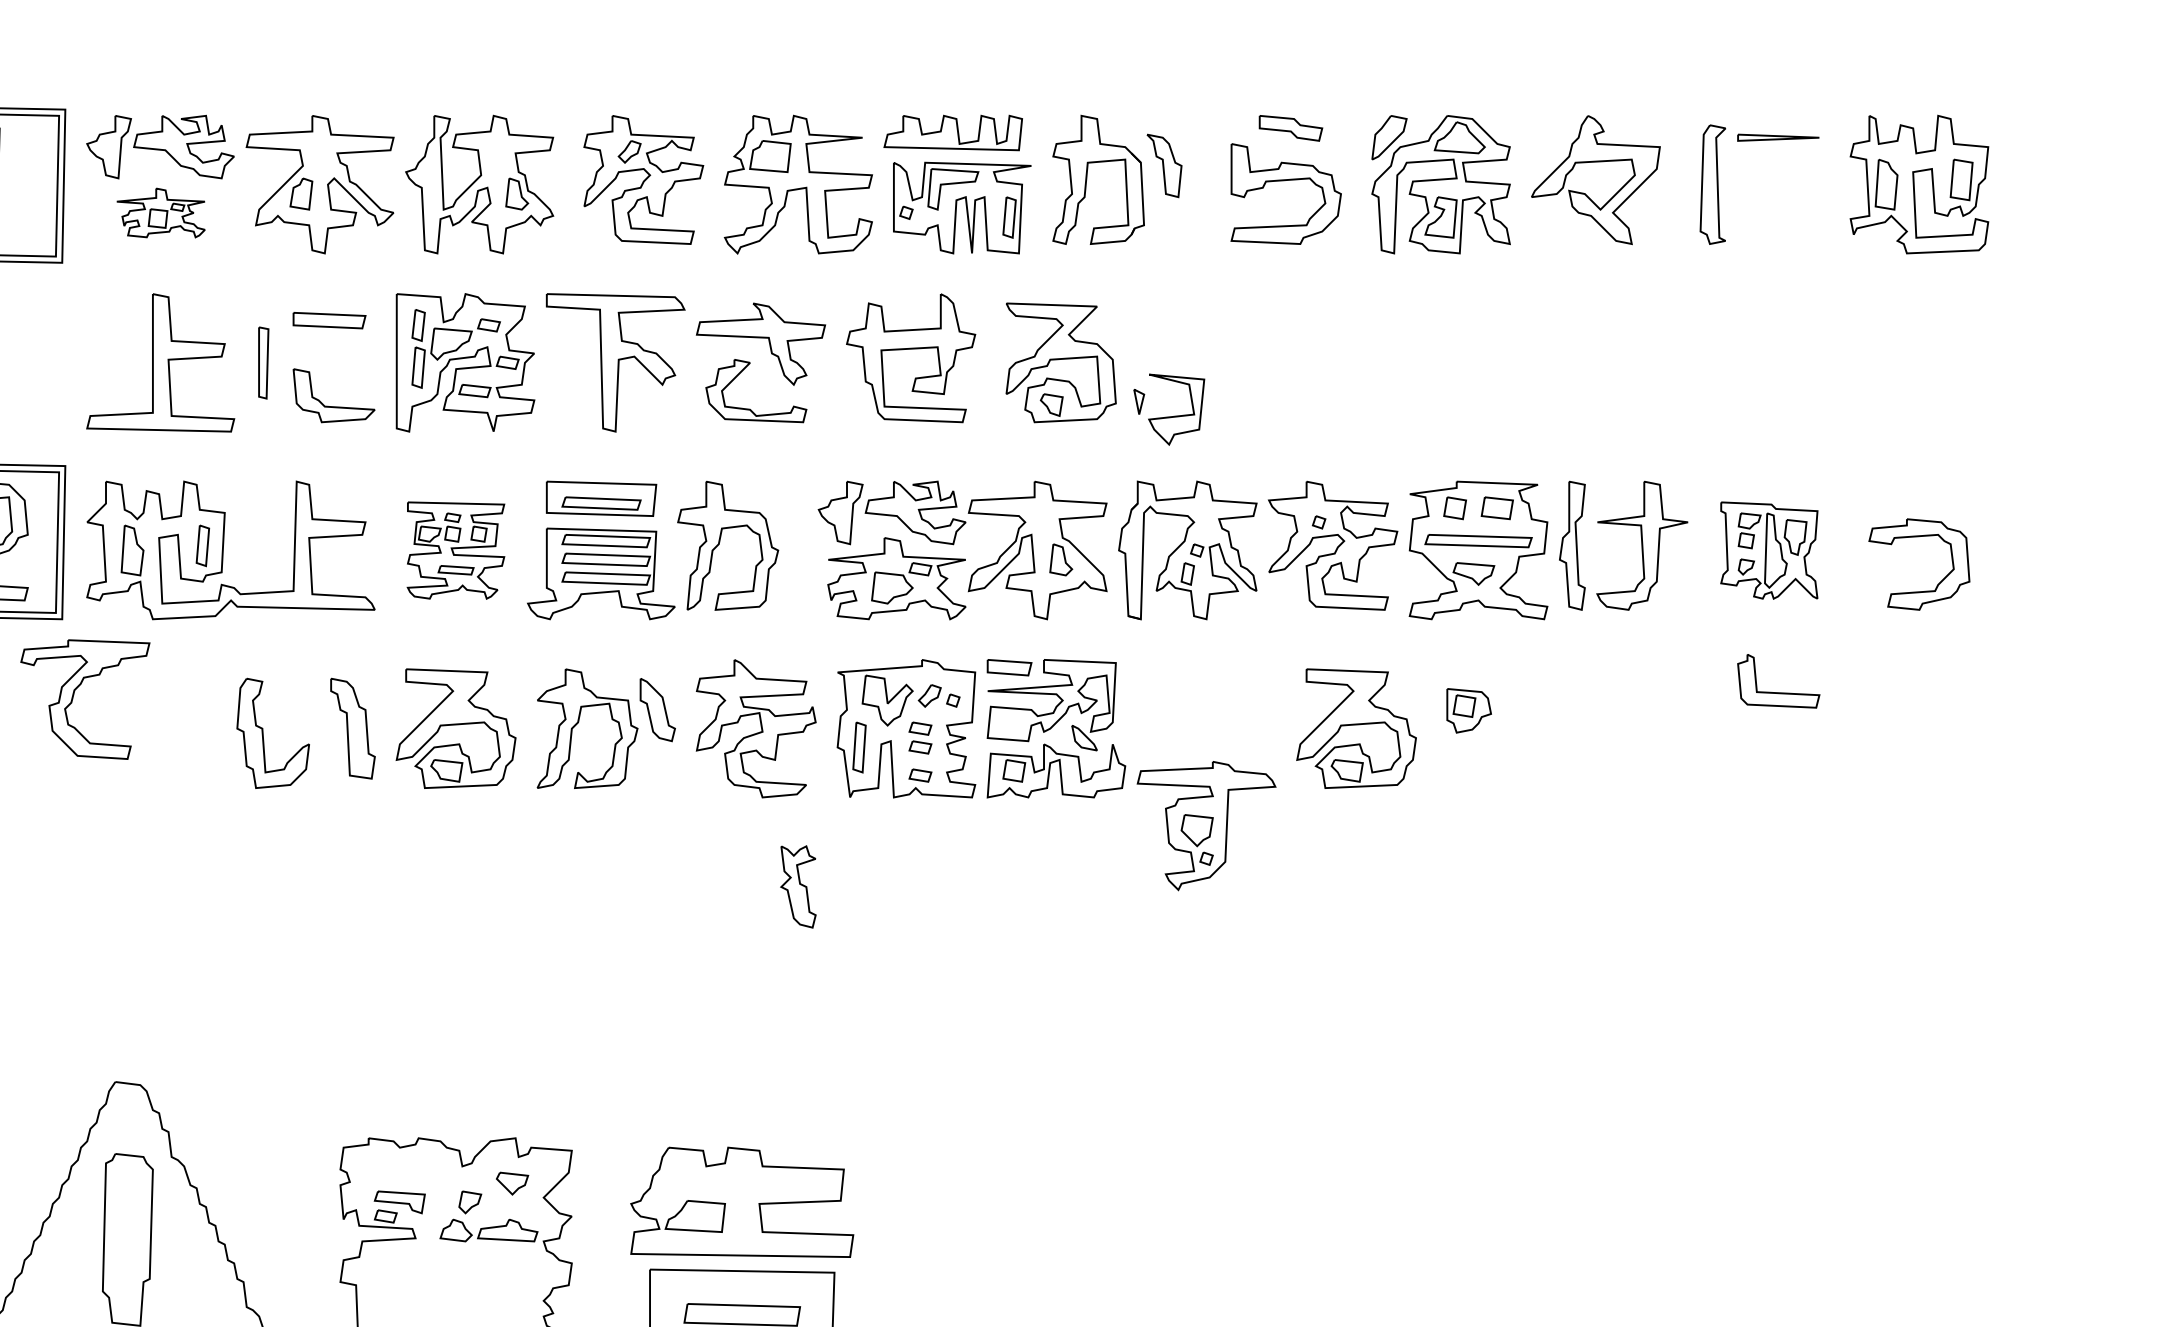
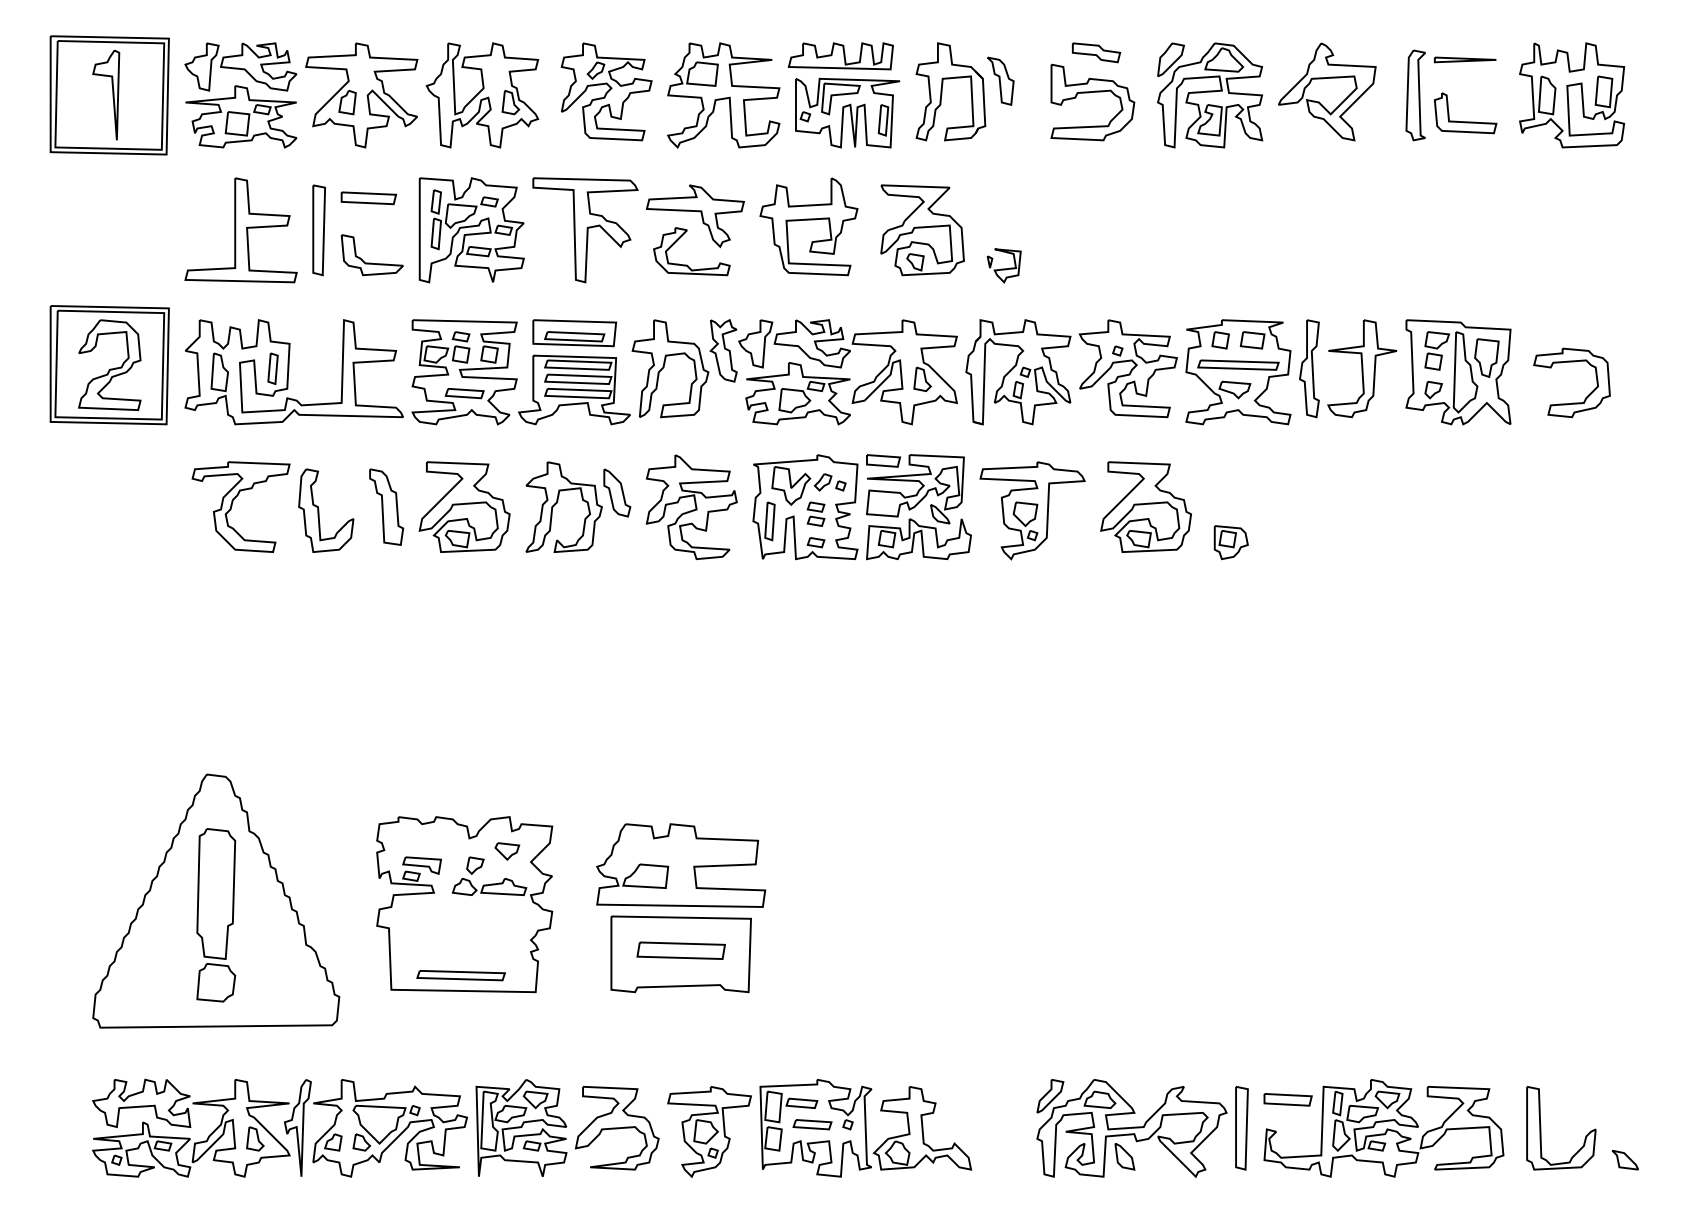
part: (161, 212) -> (241, 116), size x1.67
part: (262, 363) -> (318, 230), size x1.67
part: (1168, 409) -> (1003, 265), size x0.62
part: (455, 550) -> (464, 372), size x1.43
part: (1769, 550) -> (1458, 372), size x1.43
part: (1778, 692) -> (1465, 121), moved
part: (74, 698) -> (232, 506), moved
part: (1468, 710) -> (1230, 542), moved
part: (1206, 825) -> (1032, 510), moved
part: (798, 886) -> (723, 350), moved

